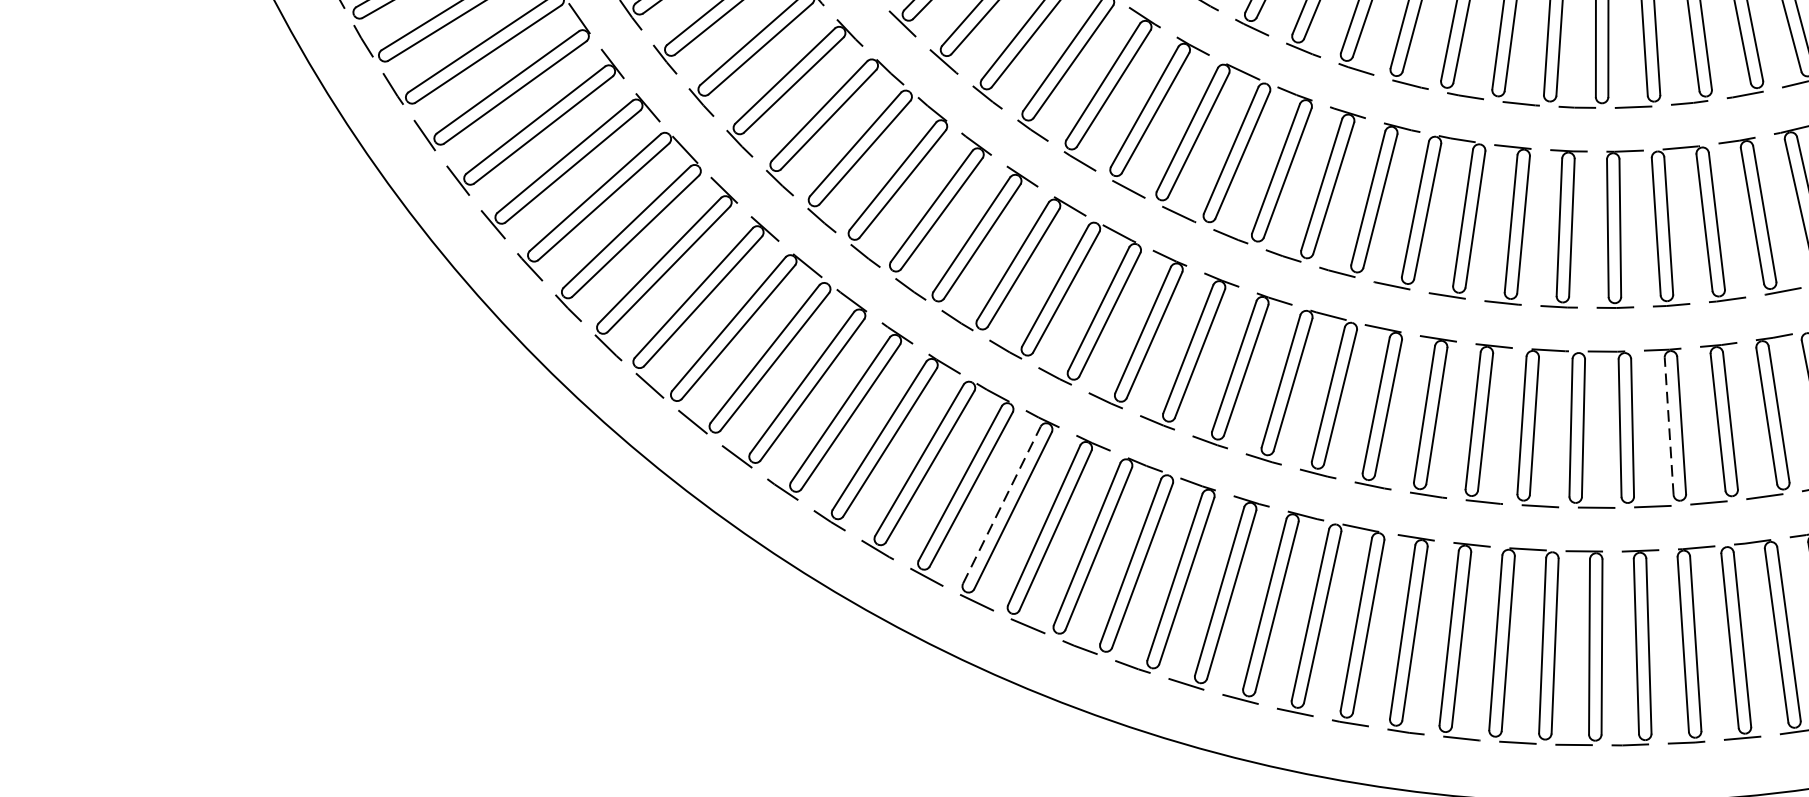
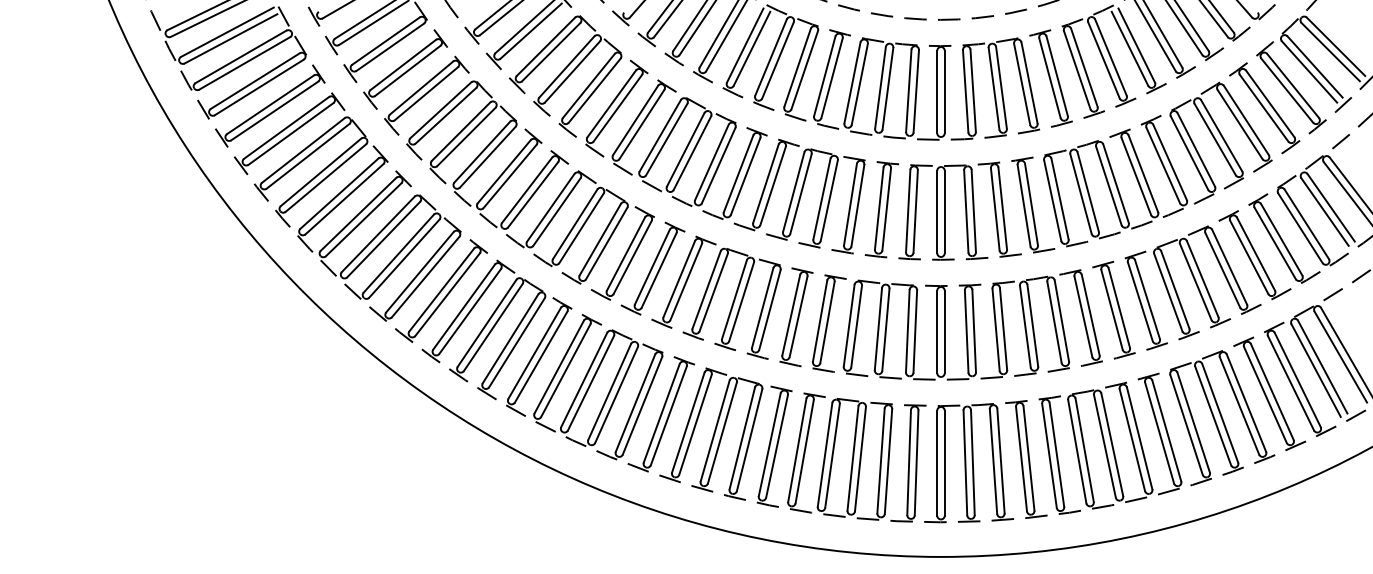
line: (1669, 425) -> (937, 331), dashed -> solid
line: (1001, 505) -> (534, 353), dashed -> solid

